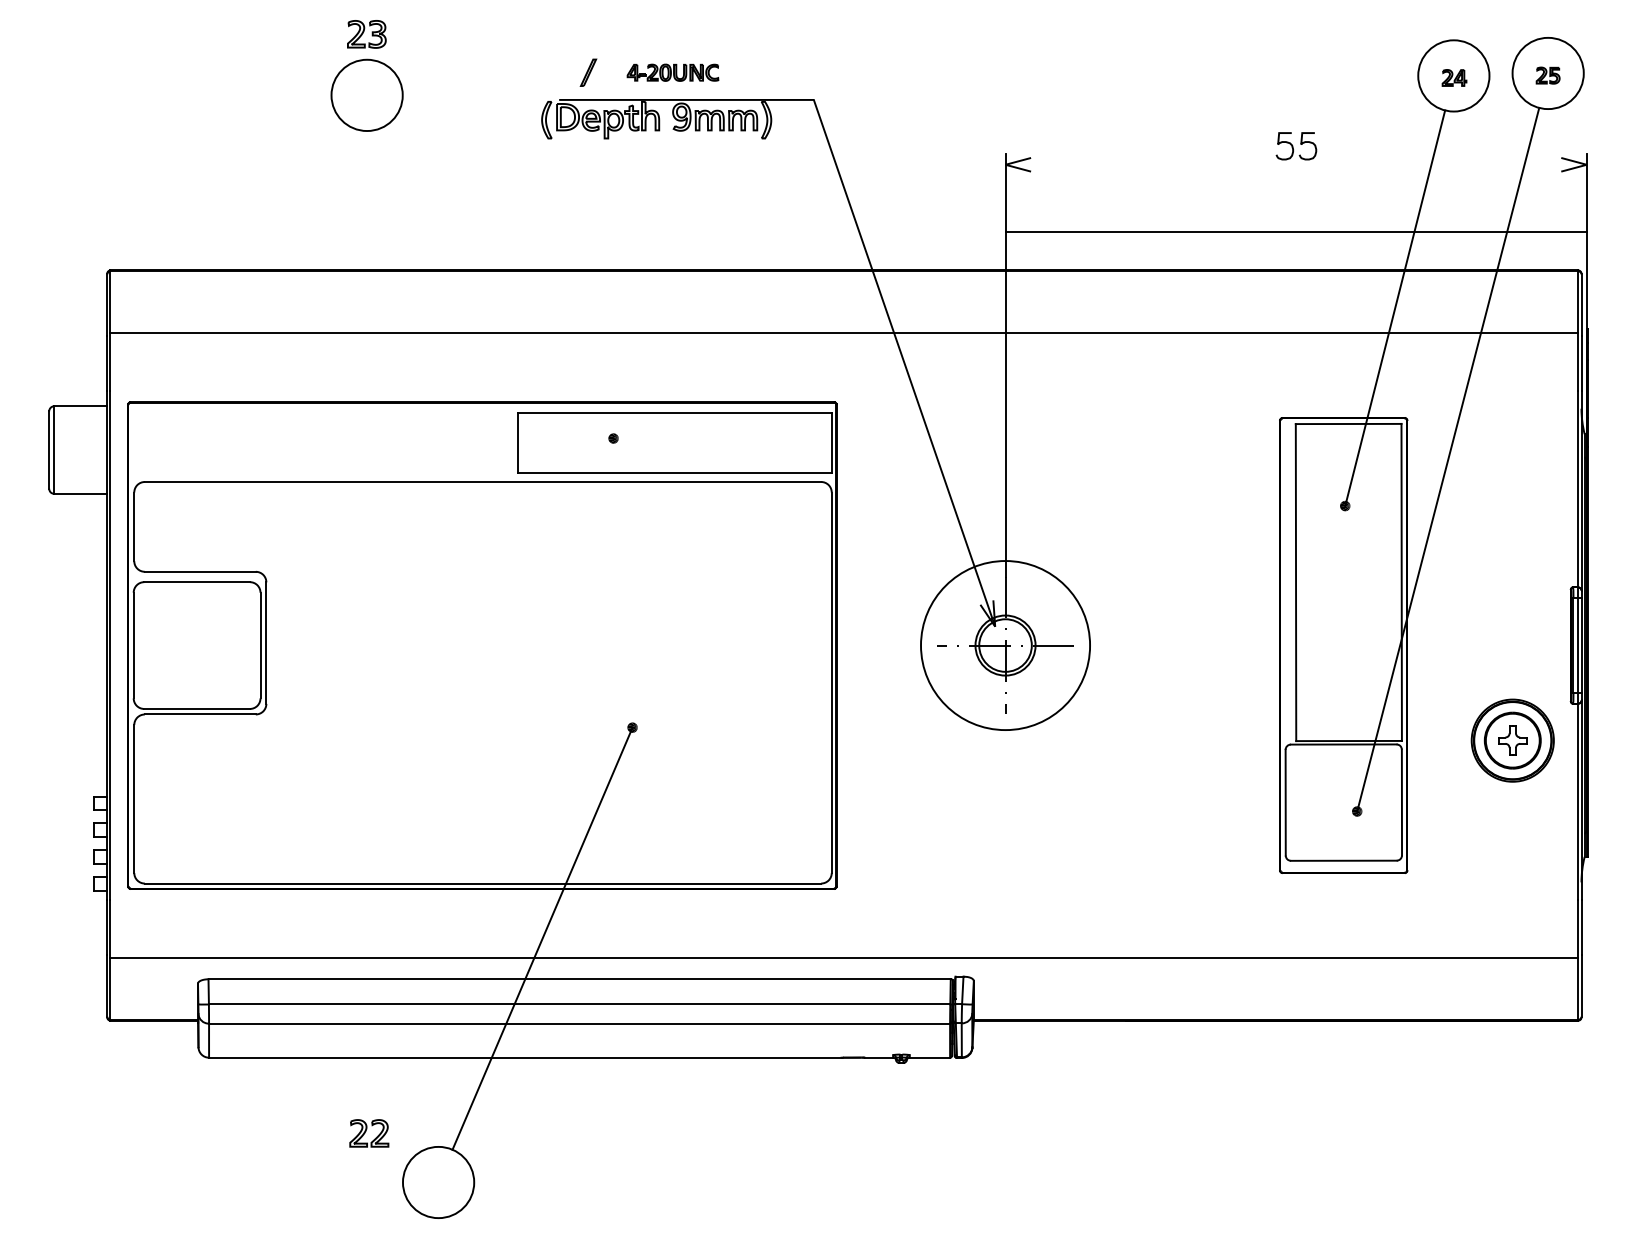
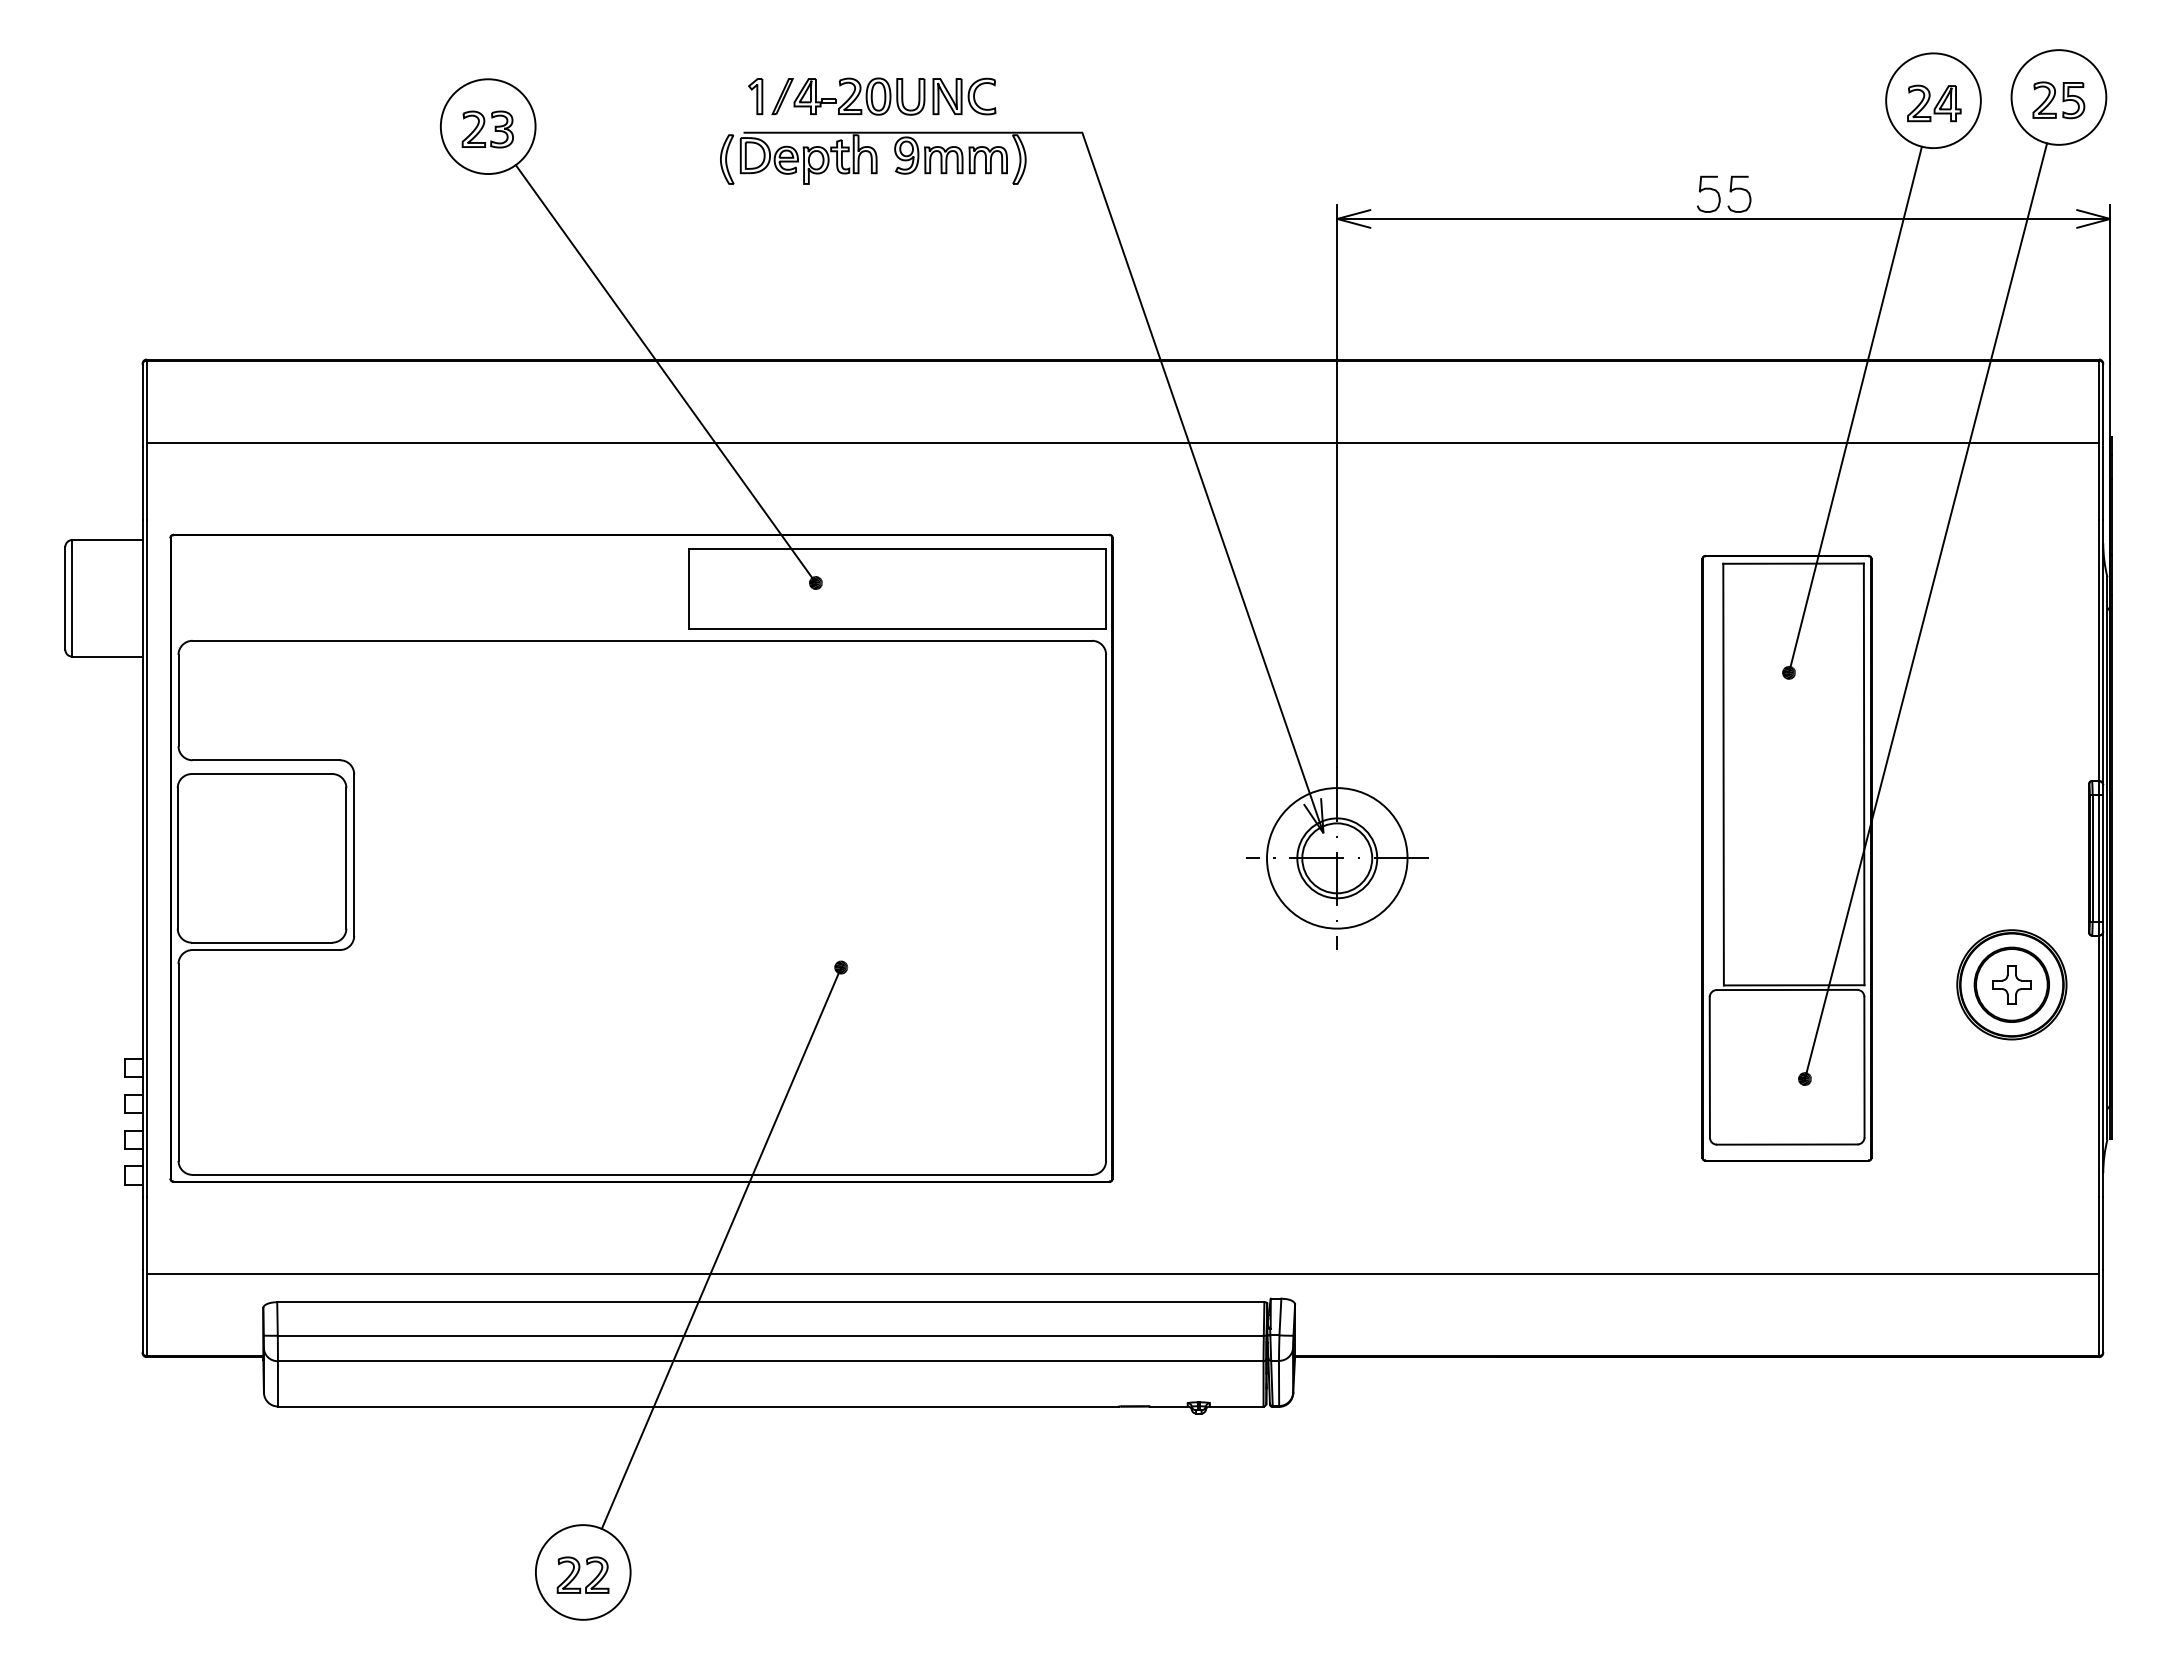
part: (366, 34) -> (487, 129), moved
part: (568, 72) -> (755, 96), added
part: (672, 72) -> (894, 96), size x1.67
part: (1547, 75) -> (2058, 100), size x1.67
part: (1454, 77) -> (1934, 103), size x1.67
line: (1295, 231) -> (1723, 218), moved
line: (500, 281) -> (665, 374), added
circle: (1004, 645) -> (1336, 858), size x0.62
part: (368, 1132) -> (582, 1574), moved

